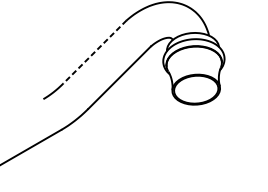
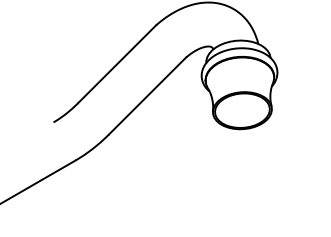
line: (94, 52) -> (116, 64), dashed -> solid

